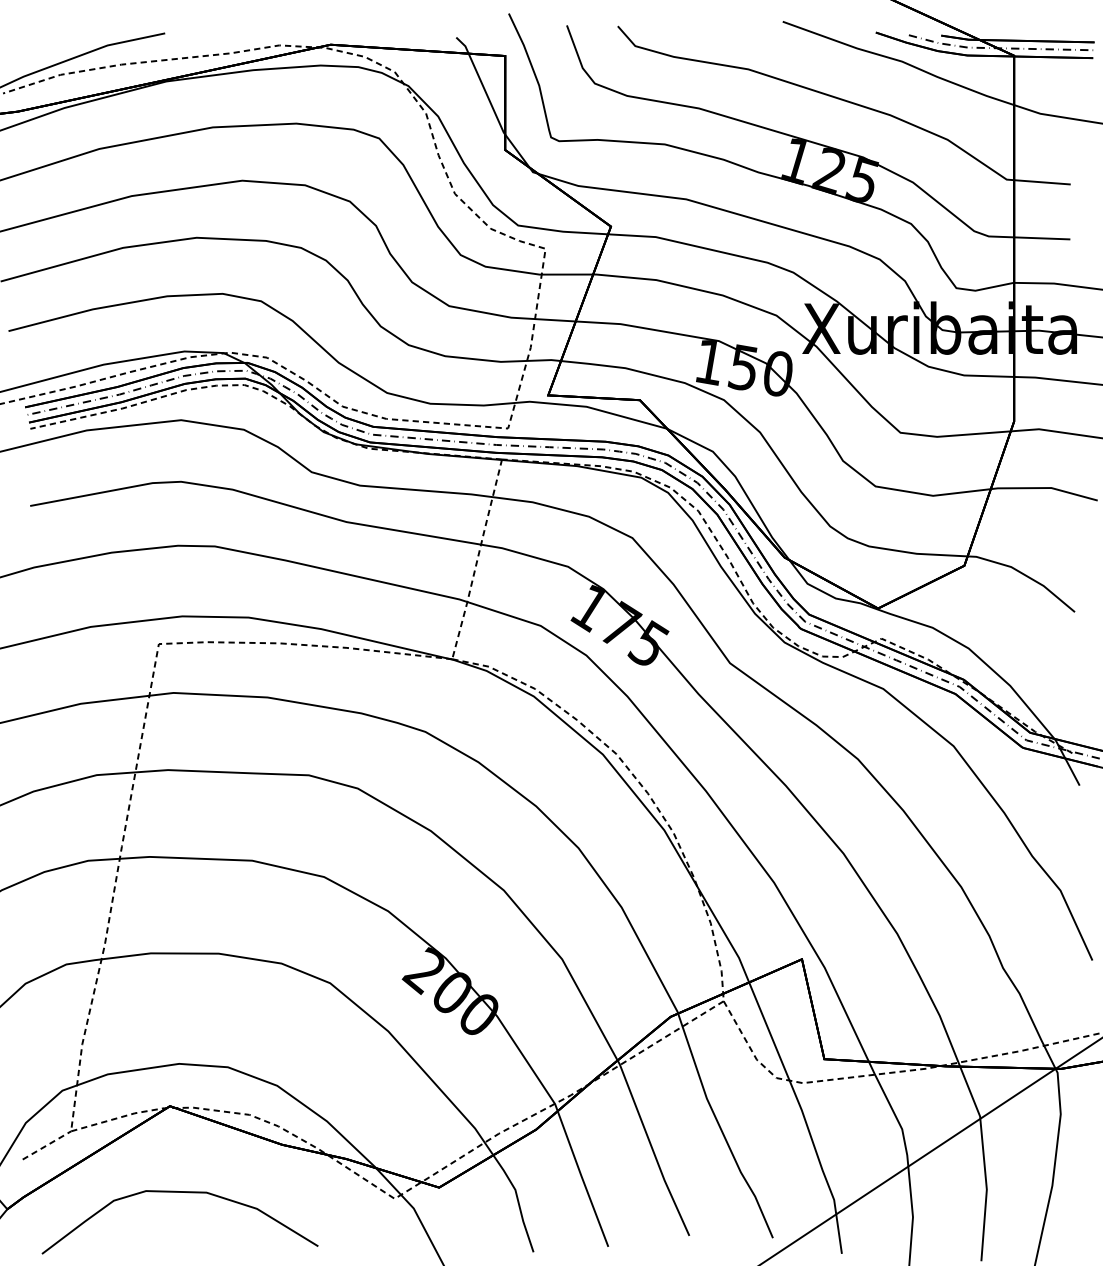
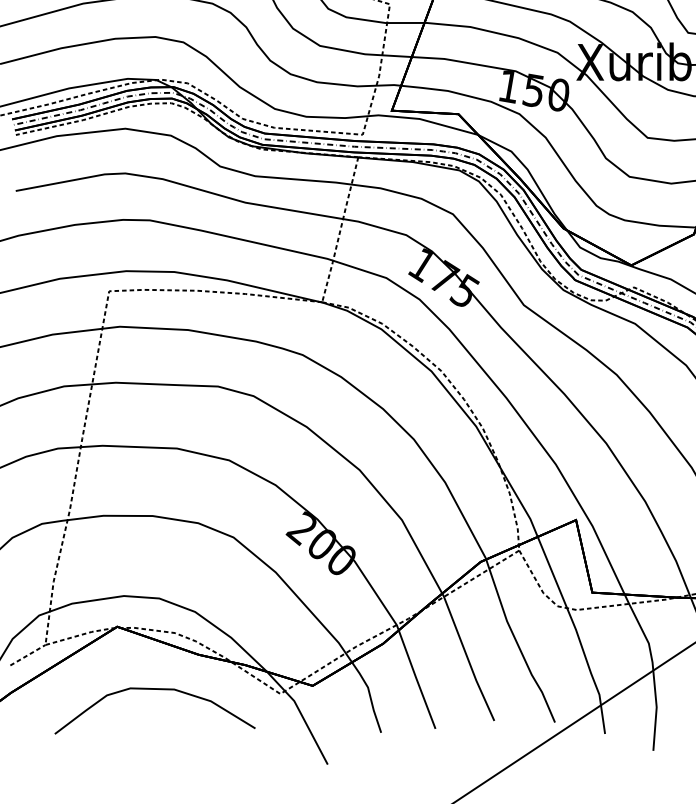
curve: (179, 1192) -> (154, 689), moved

